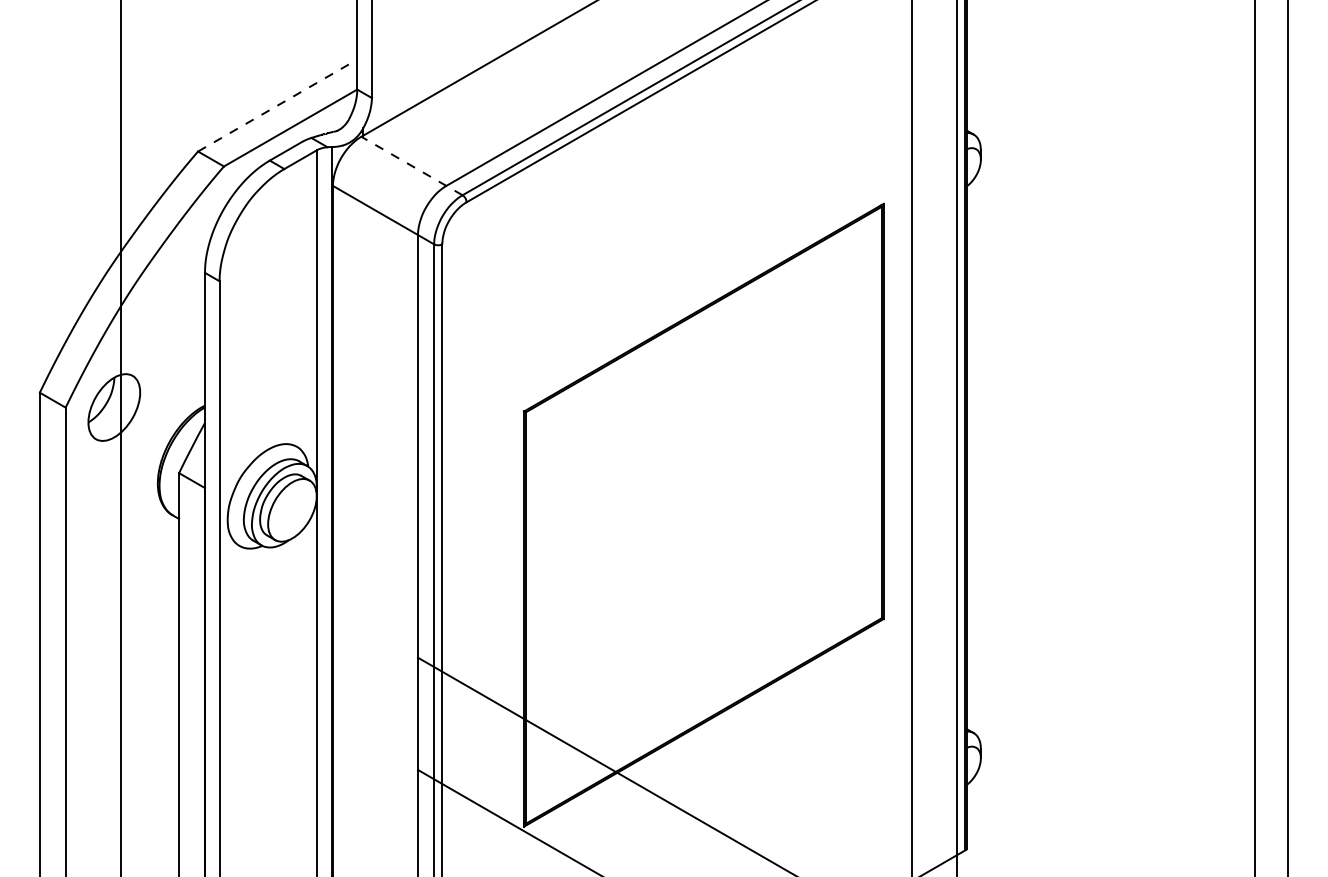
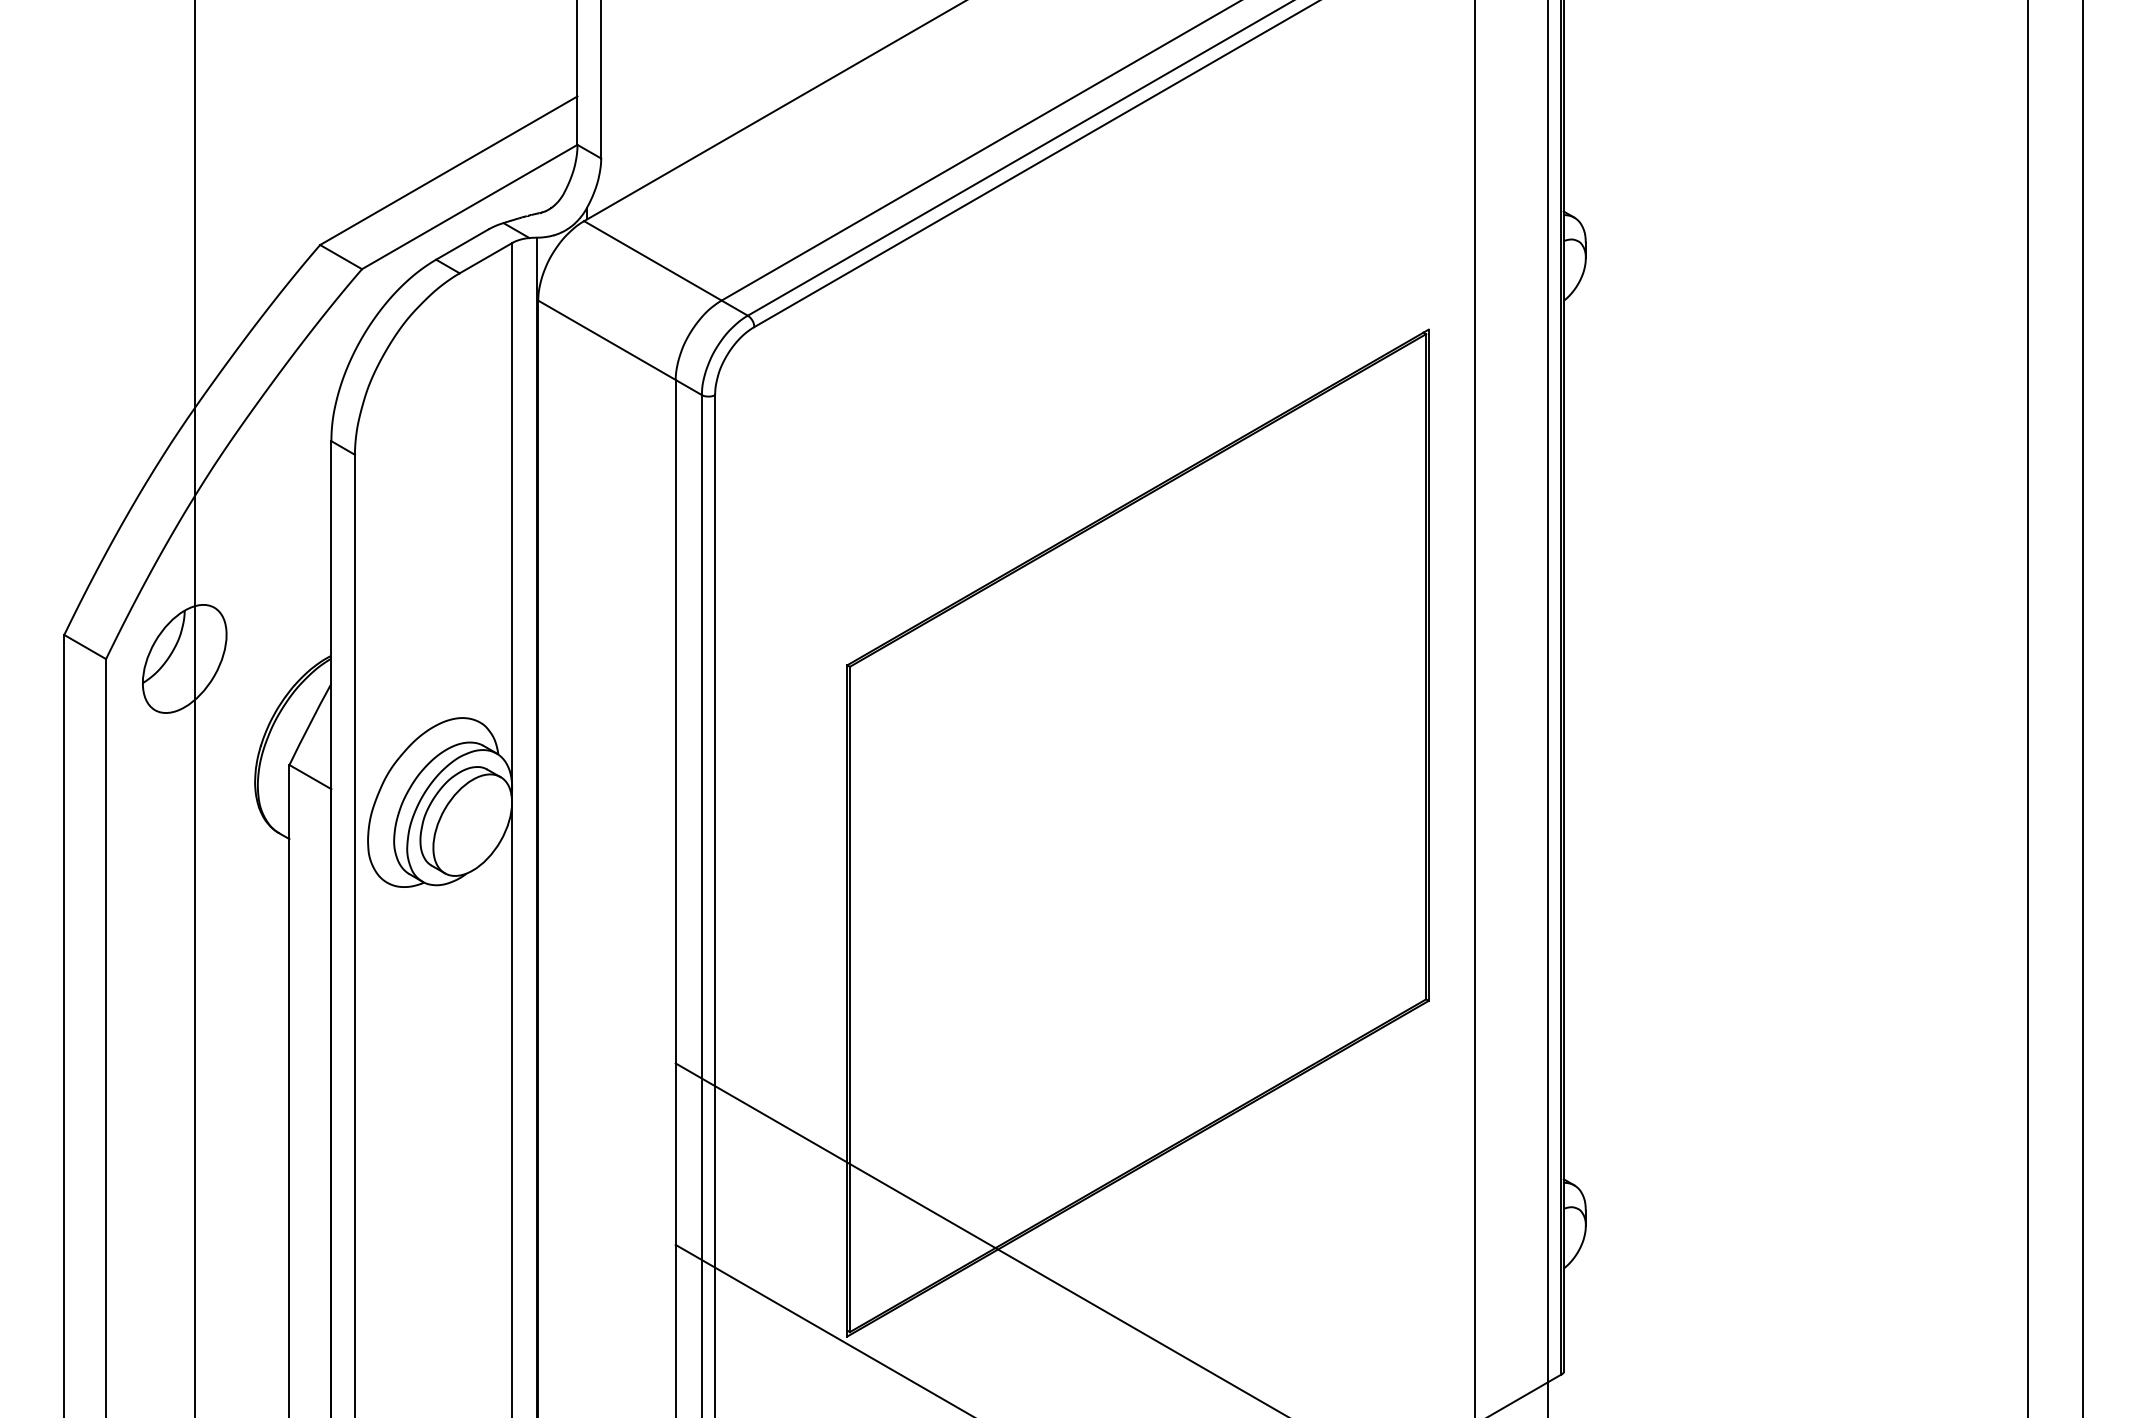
line: (277, 105) -> (448, 170), dashed -> solid
line: (411, 165) -> (665, 267), dashed -> solid

